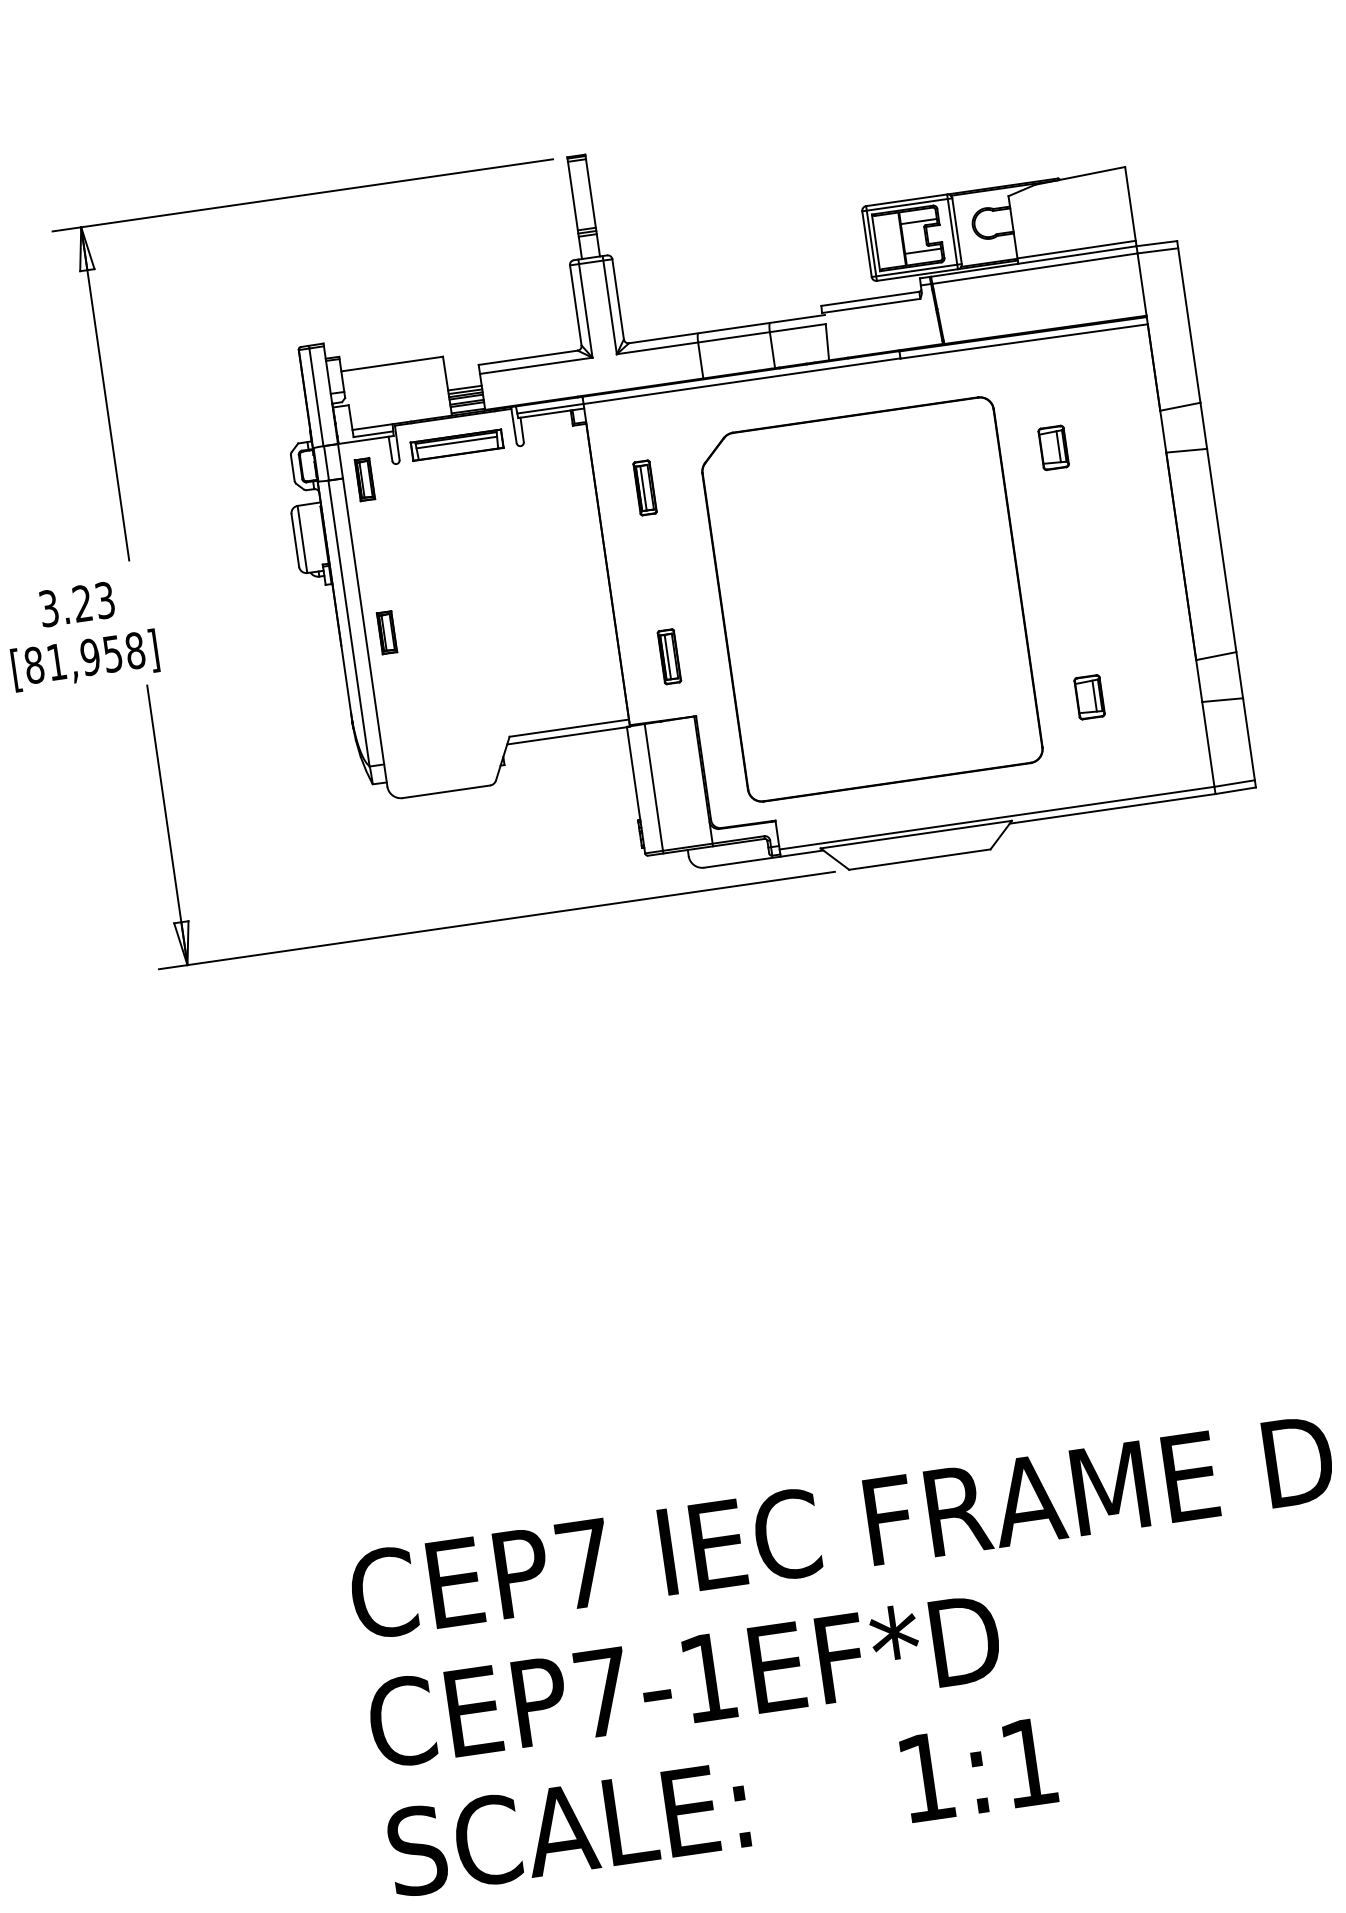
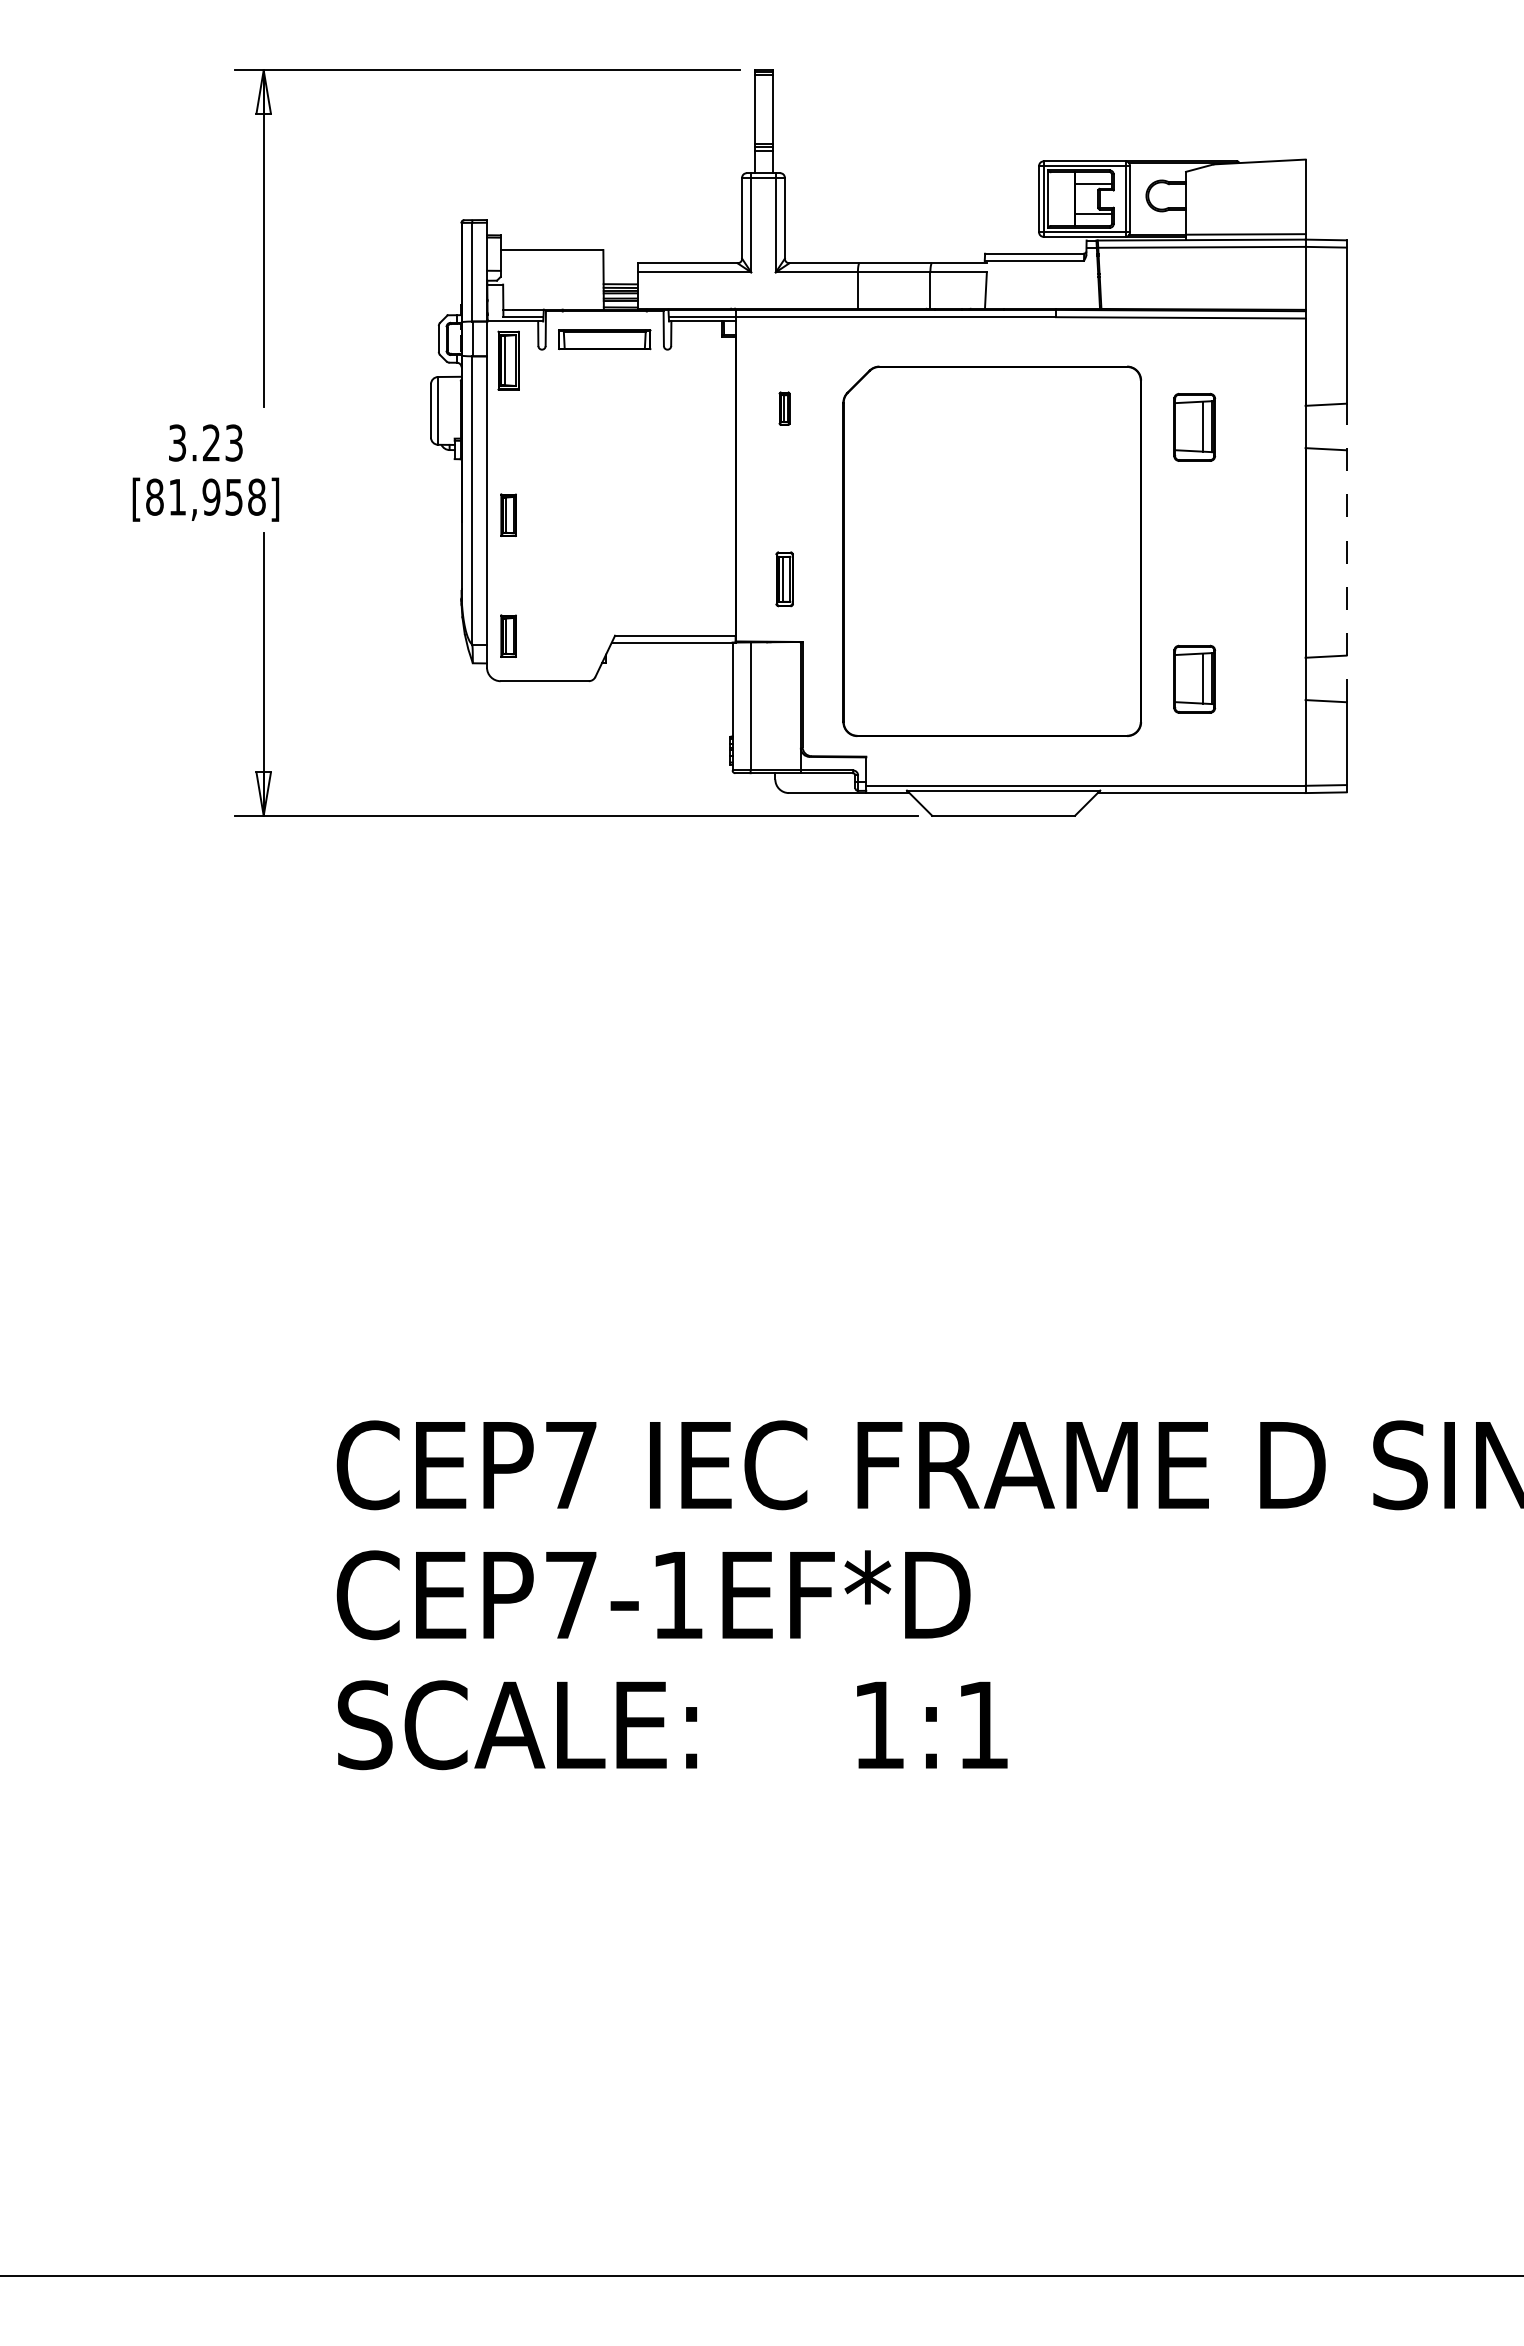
line: (456, 442) -> (604, 336), removed
part: (1053, 448) -> (1194, 427), size x1.6
part: (364, 479) -> (508, 360), size x1.4
part: (644, 487) -> (784, 408), size x0.6
line: (1221, 550) -> (1346, 552), solid -> dashed
part: (1089, 697) -> (1194, 679), size x1.6
part: (404, 751) -> (508, 635), added

